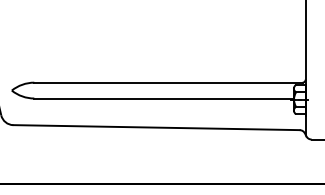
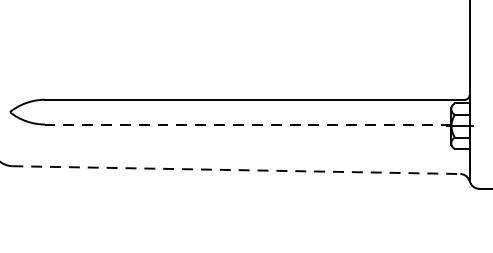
line: (164, 98) -> (248, 124), solid -> dashed
line: (157, 127) -> (237, 169), solid -> dashed

